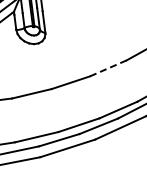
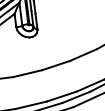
line: (108, 68) -> (83, 55), dashed -> solid

